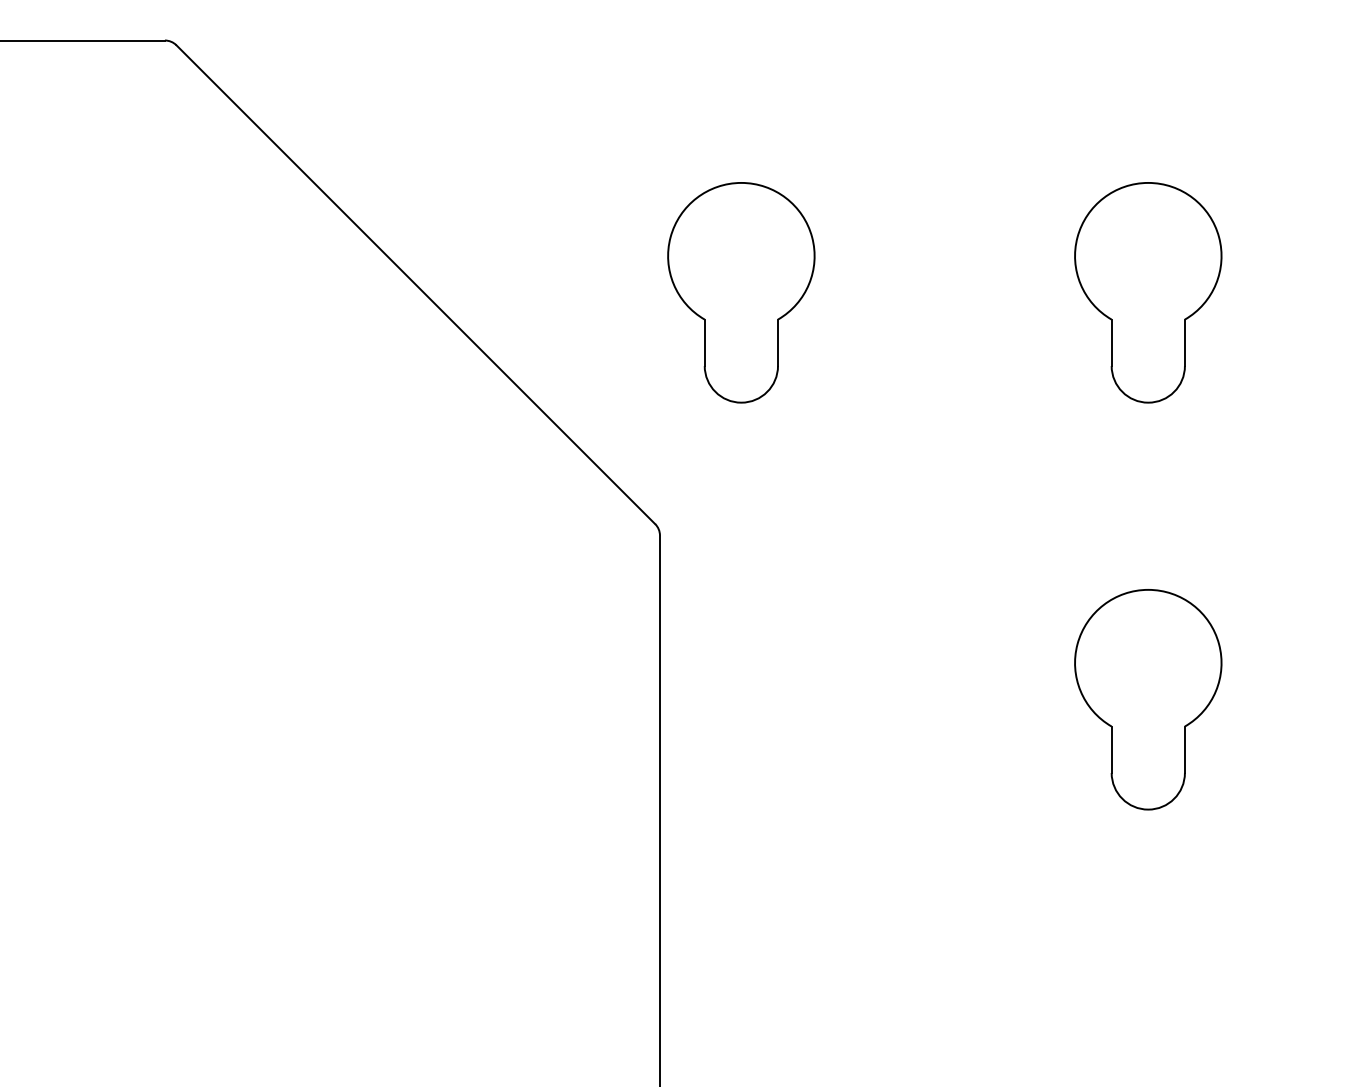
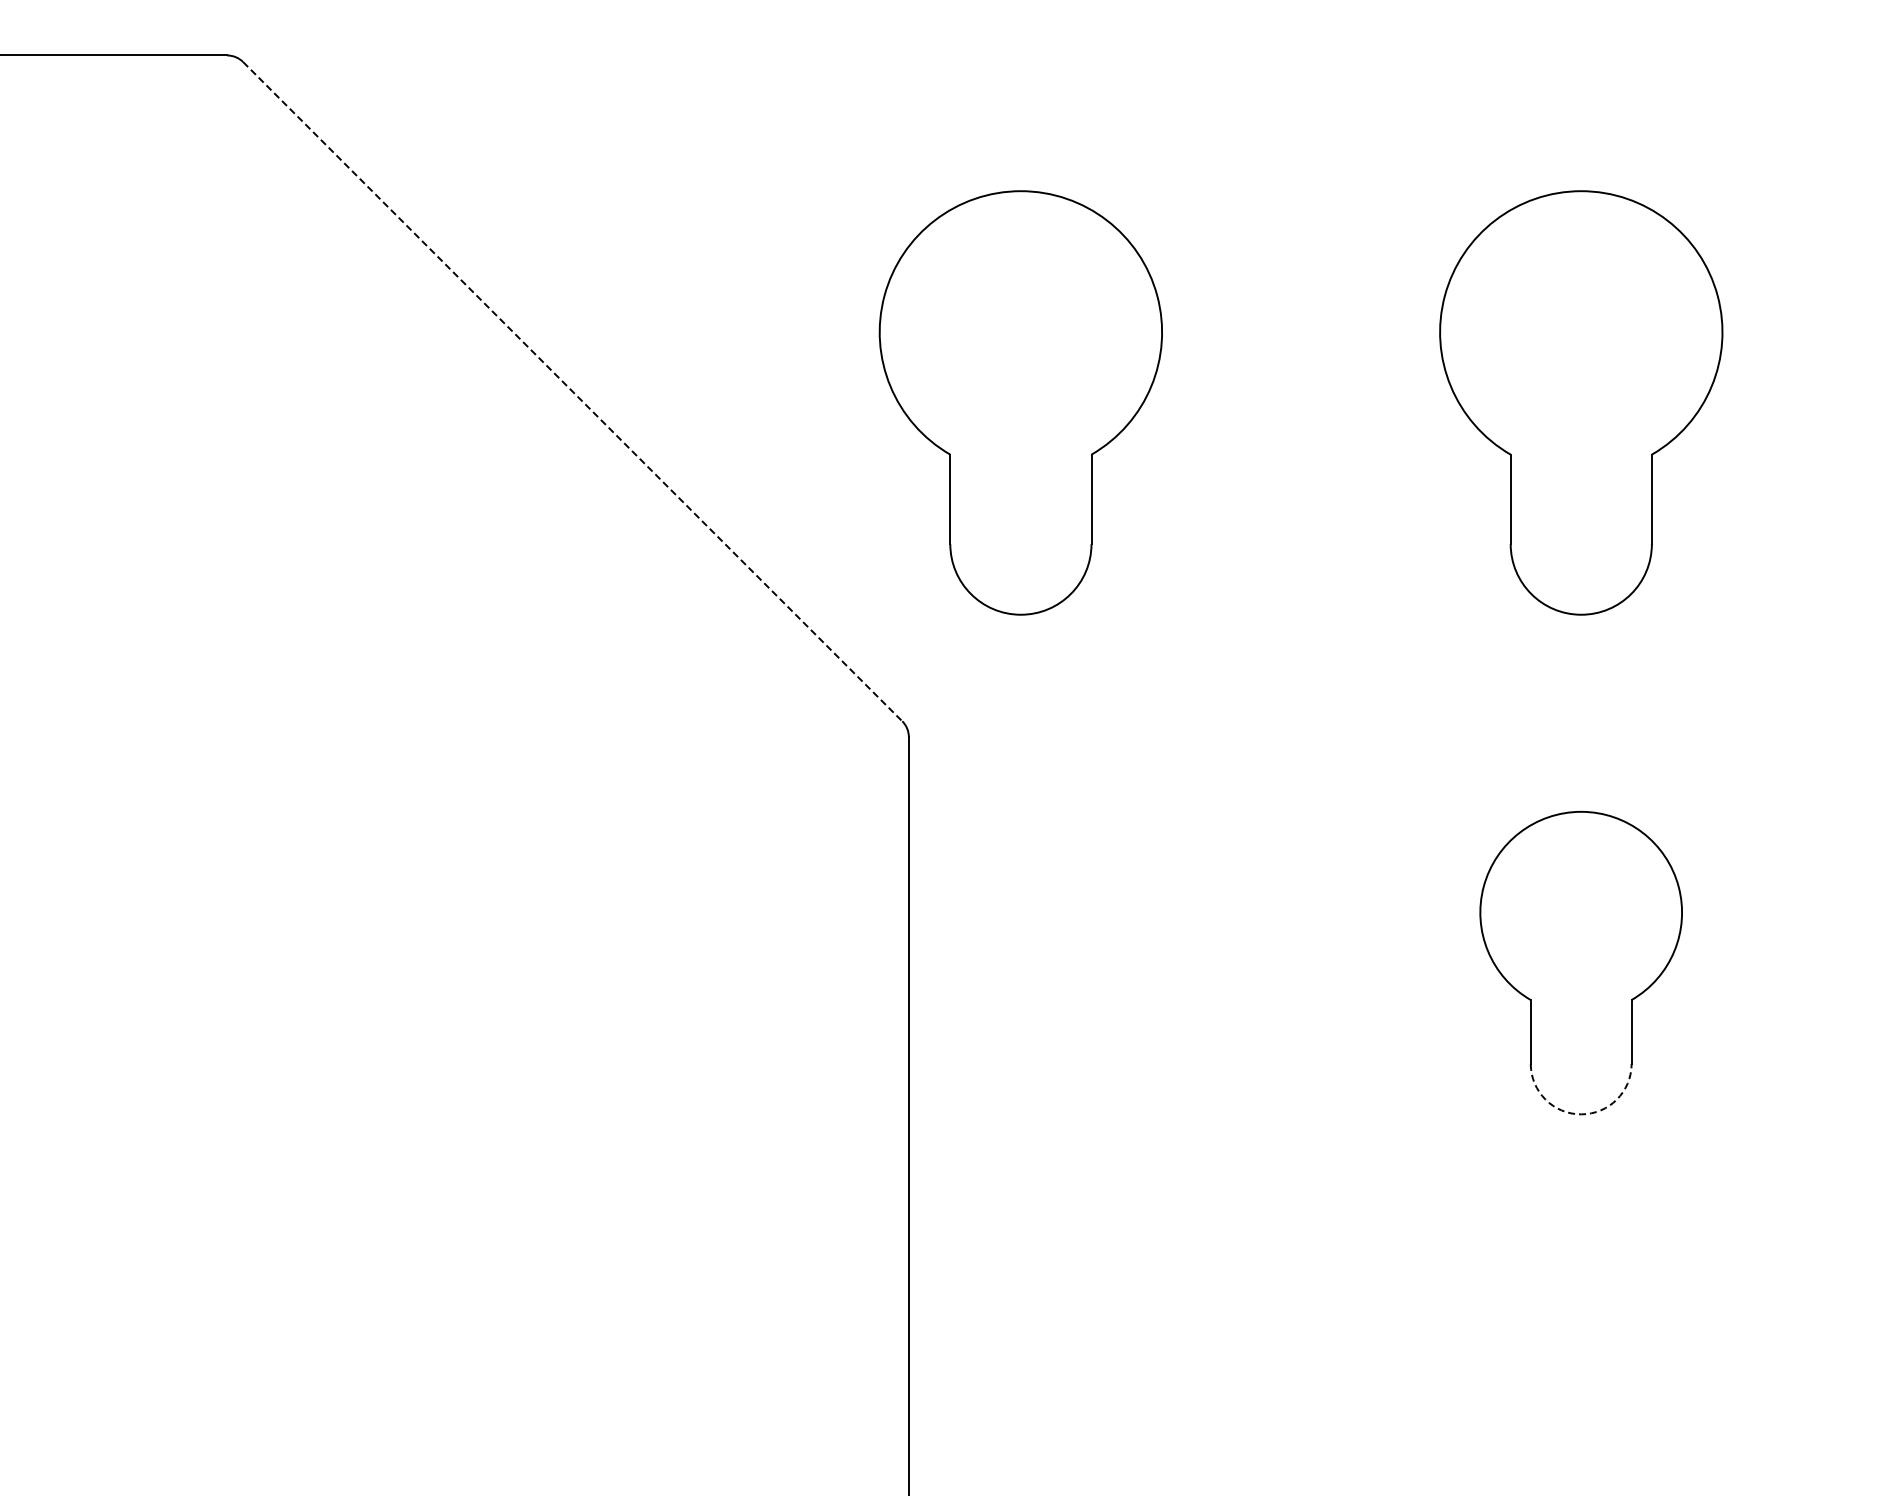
line: (416, 285) -> (573, 392), solid -> dashed
part: (741, 292) -> (1020, 402), size x1.4
part: (1147, 292) -> (1580, 402), size x1.4
arc: (1148, 809) -> (1581, 1114), solid -> dashed

